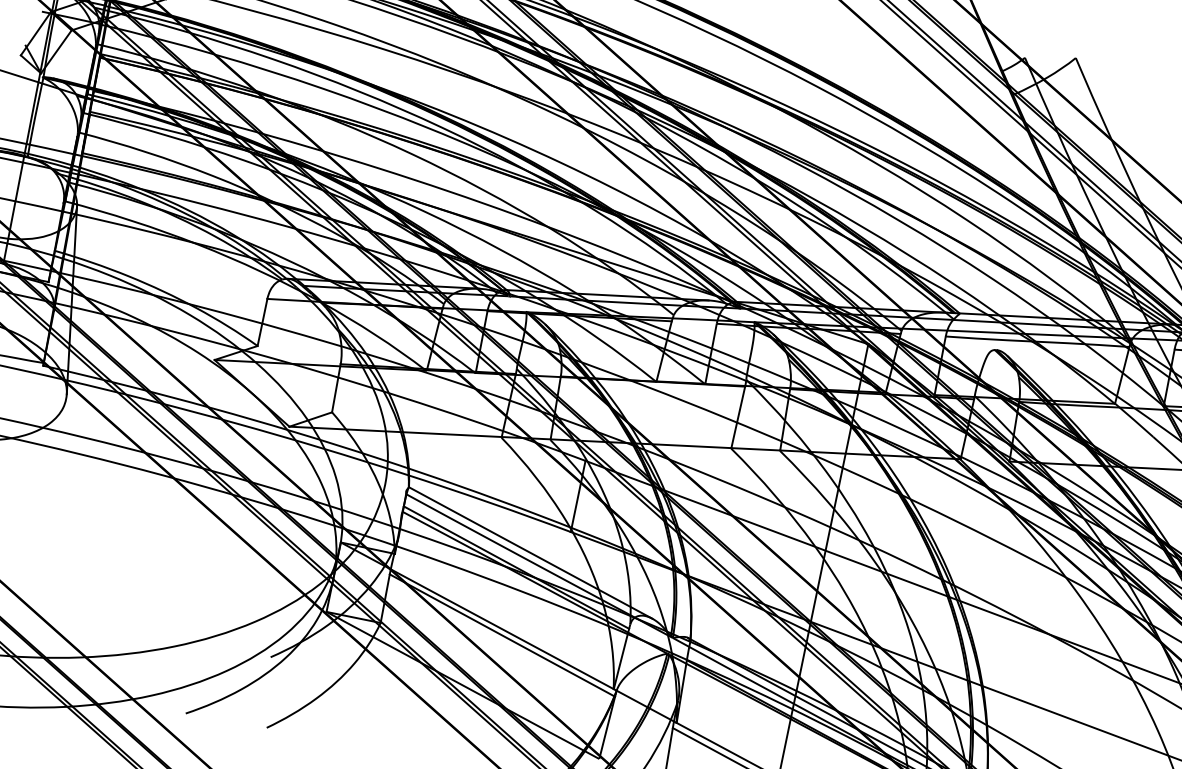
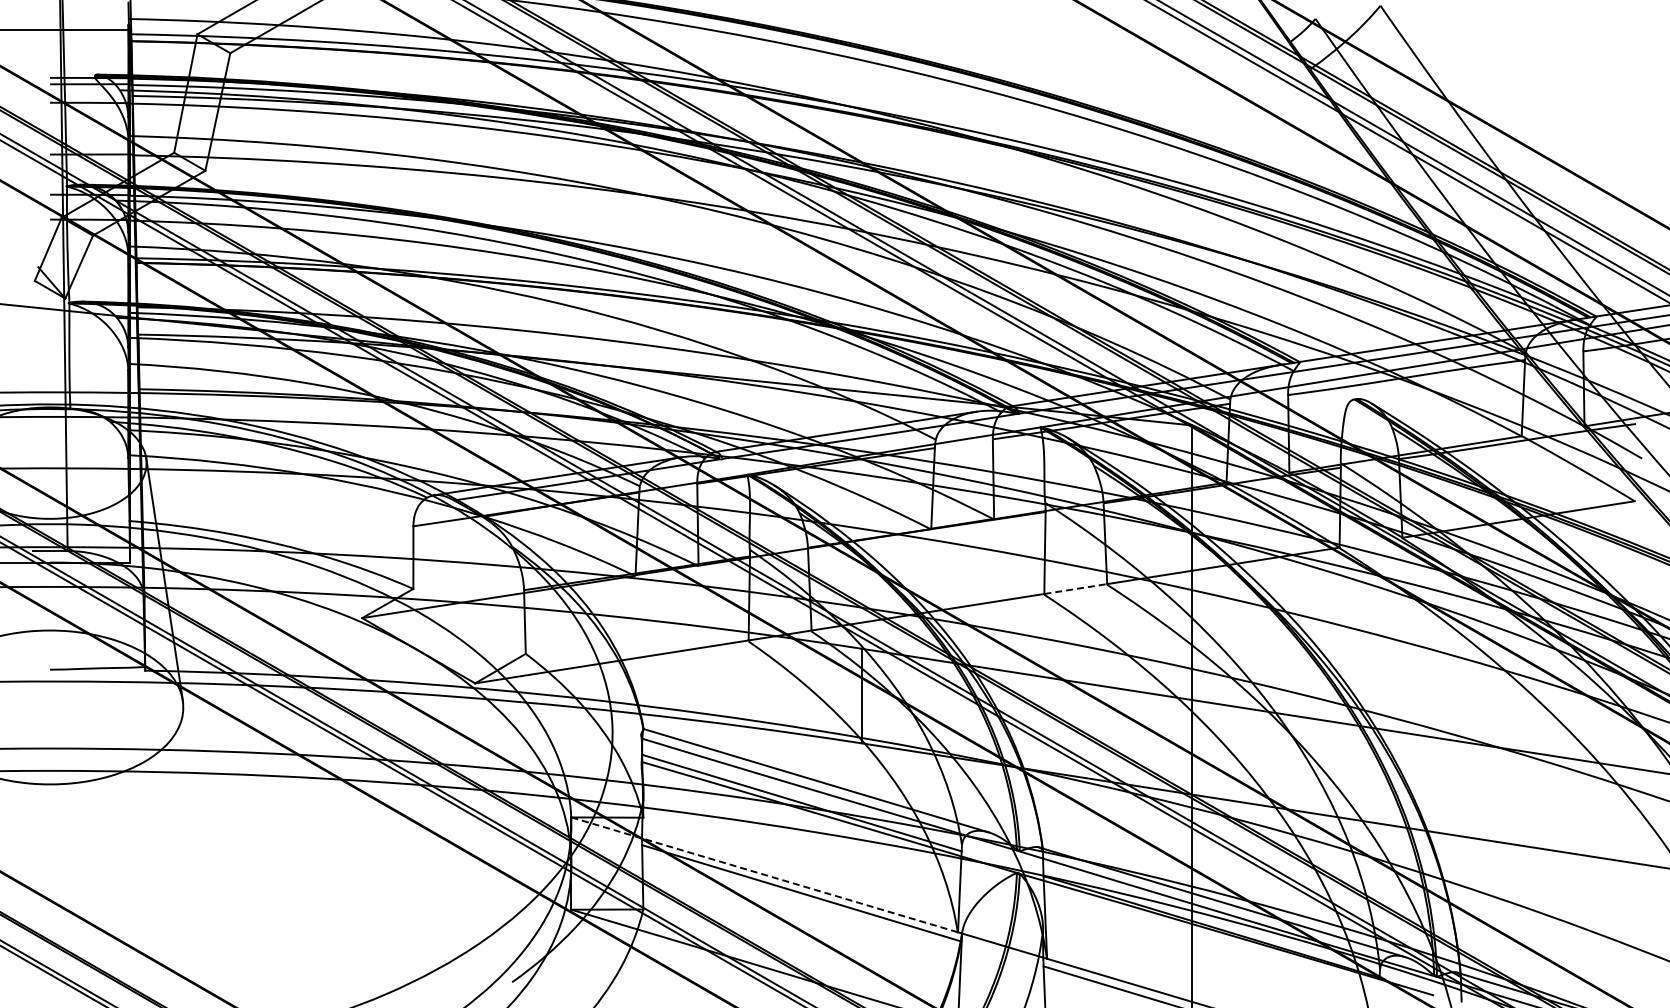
line: (755, 449) -> (1075, 589), solid -> dashed
line: (477, 615) -> (764, 874), solid -> dashed

